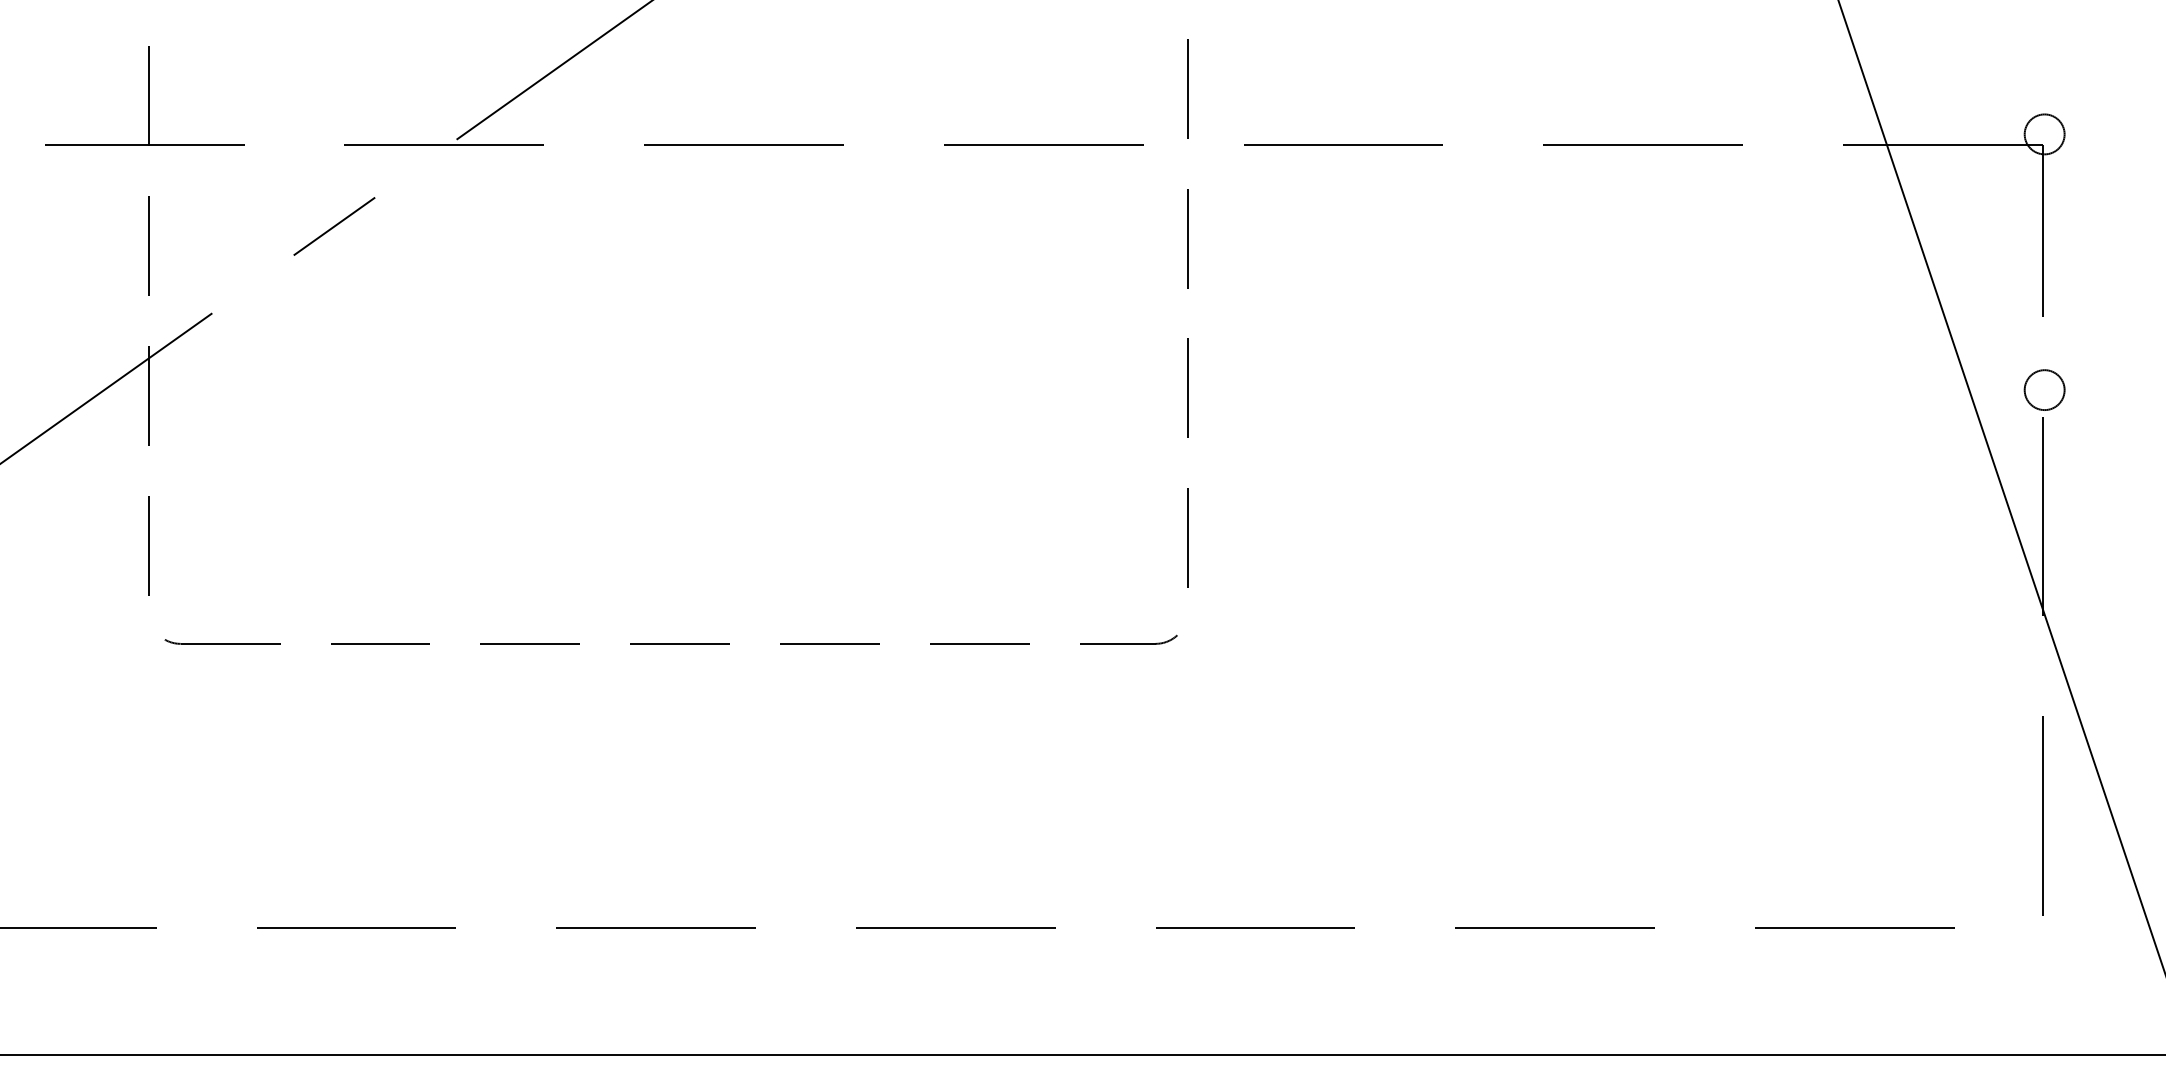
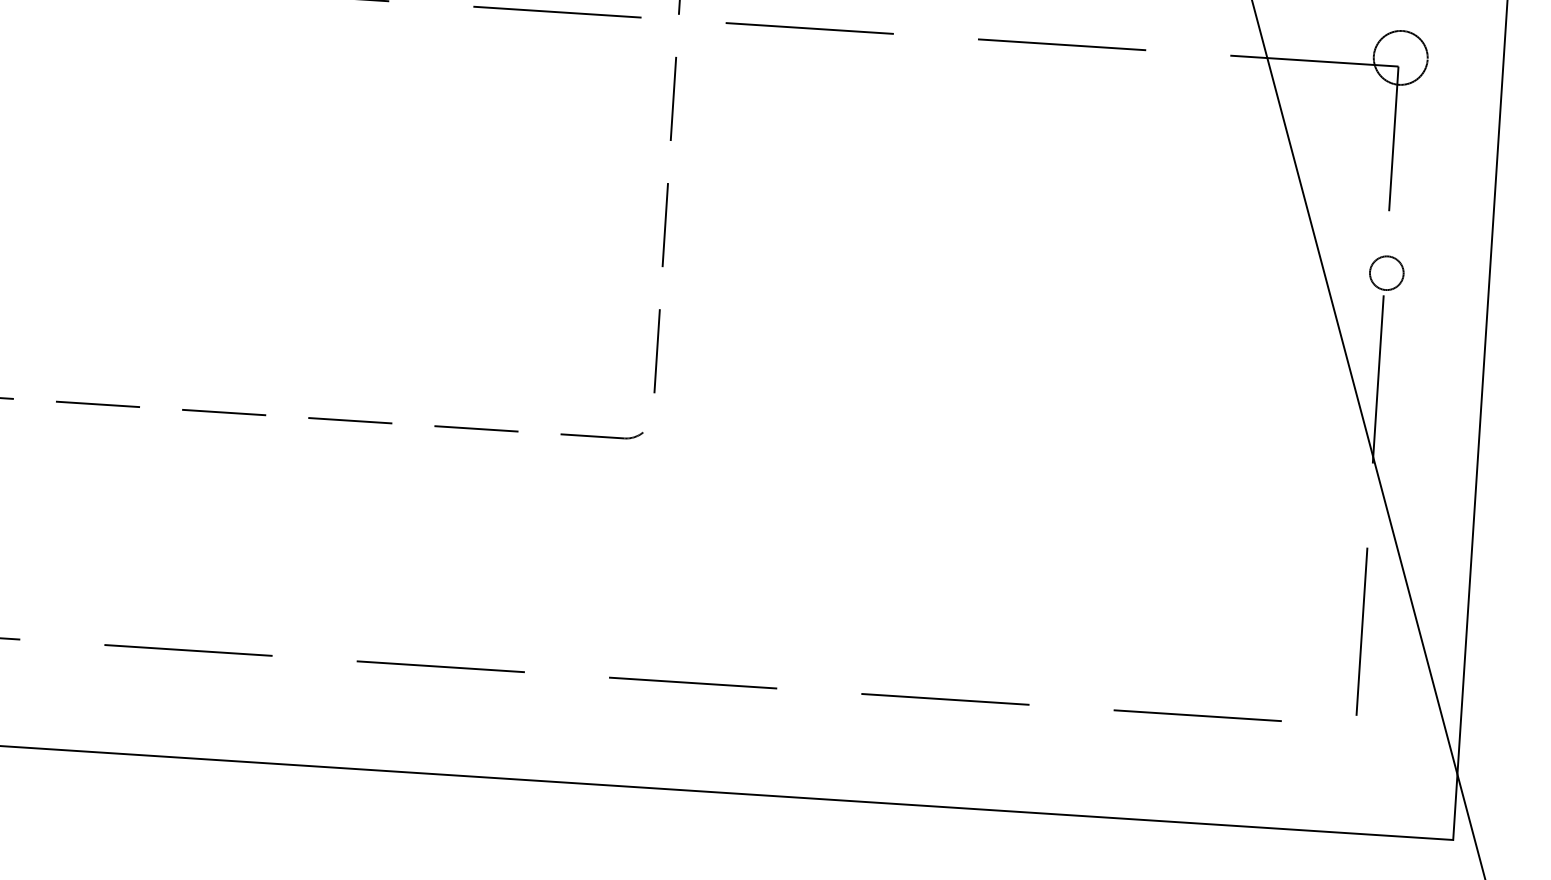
circle: (2044, 134) -> (1400, 57), size x1.6

